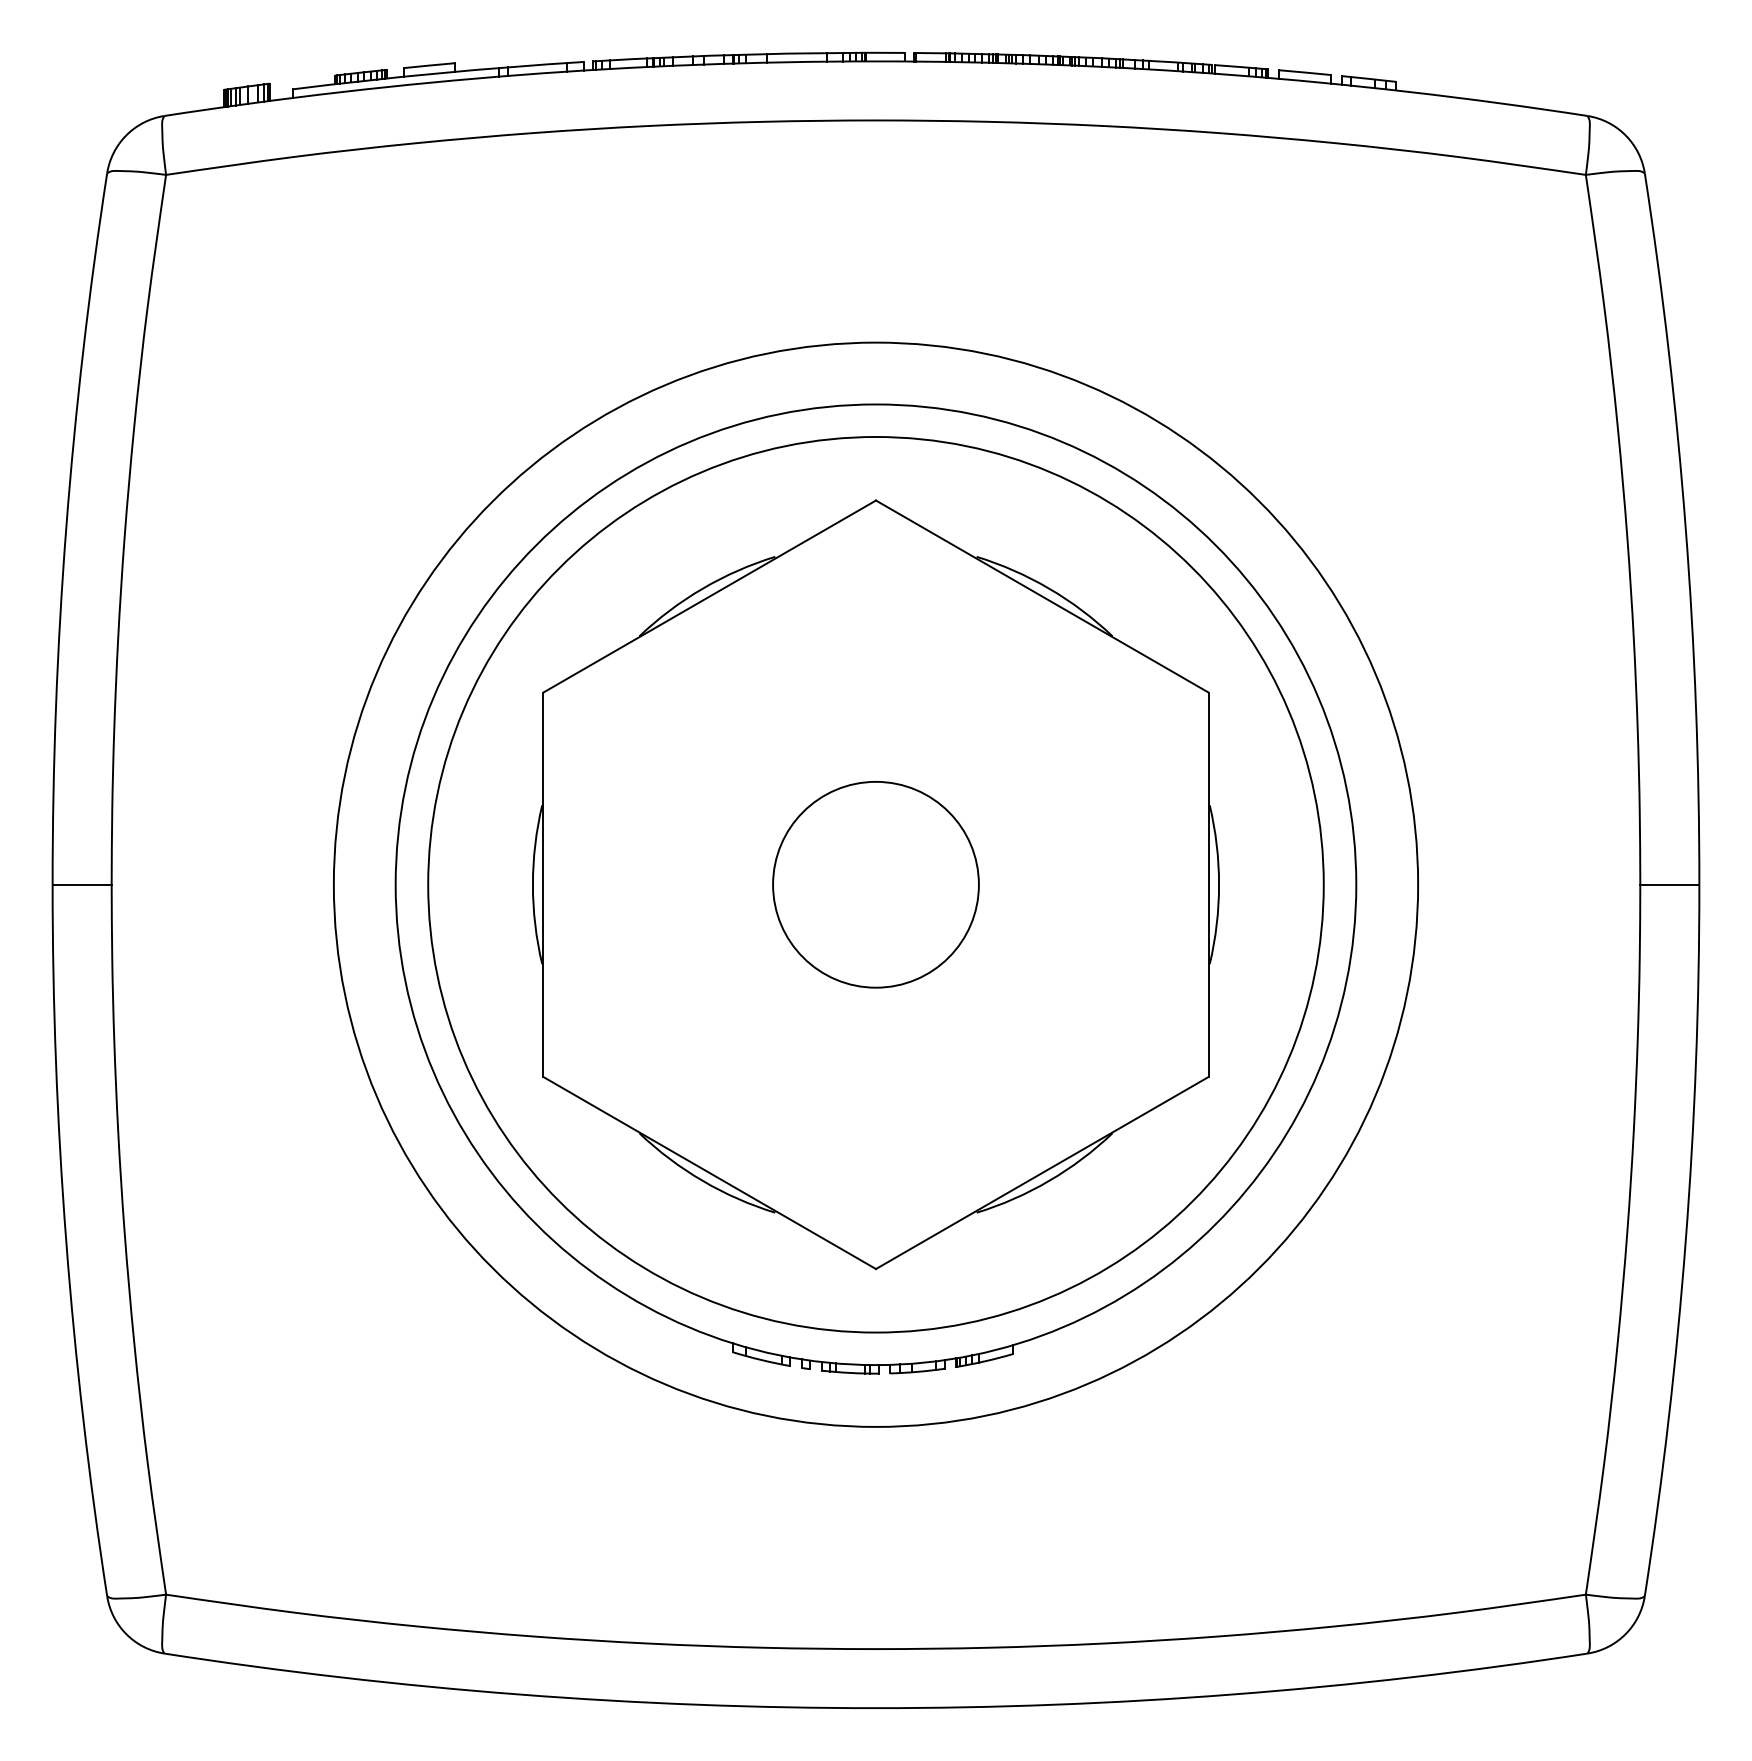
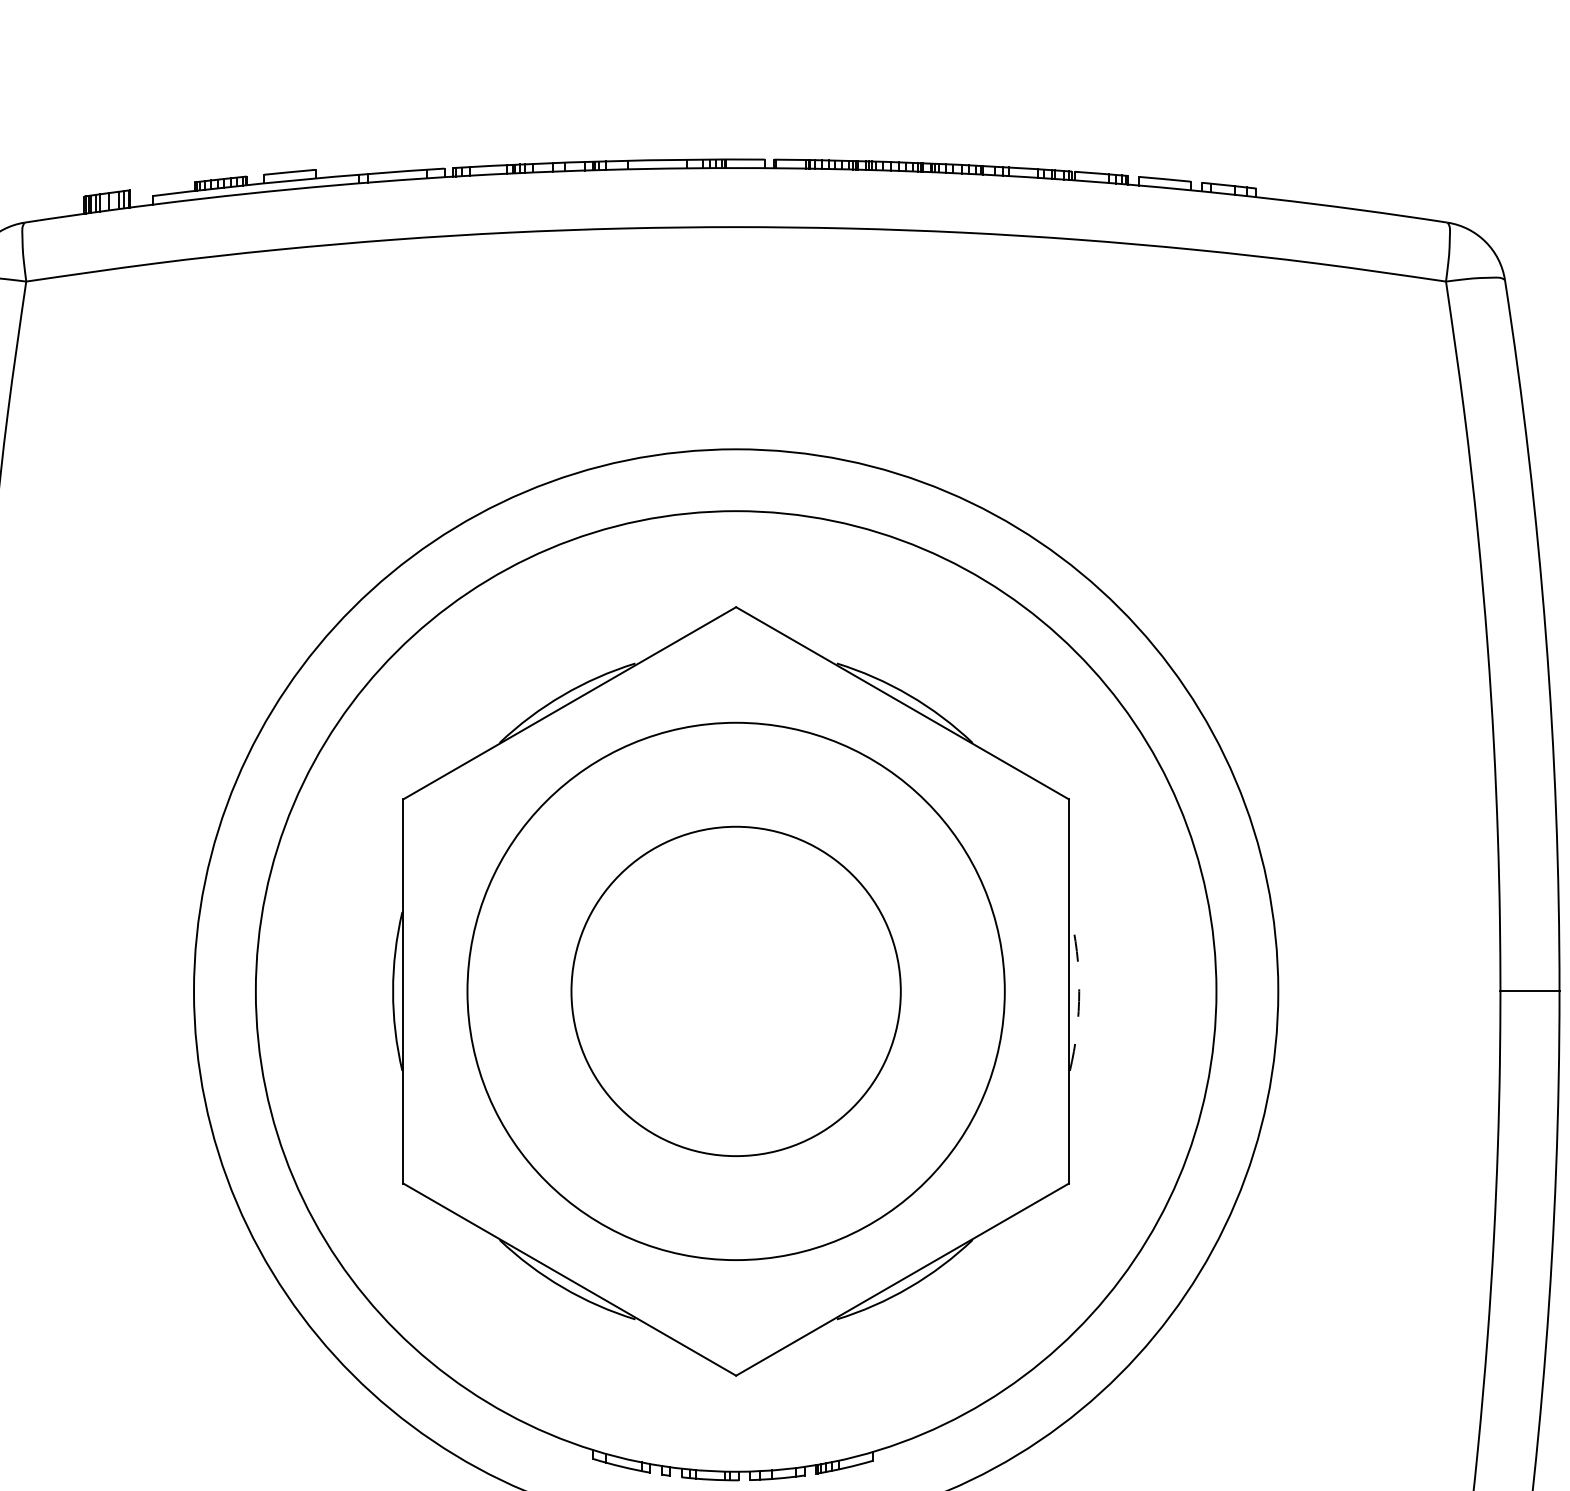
circle: (875, 884) -> (735, 991), size x0.6
circle: (875, 884) -> (735, 991), size x1.6
arc: (1219, 884) -> (1079, 991), solid -> dashed

